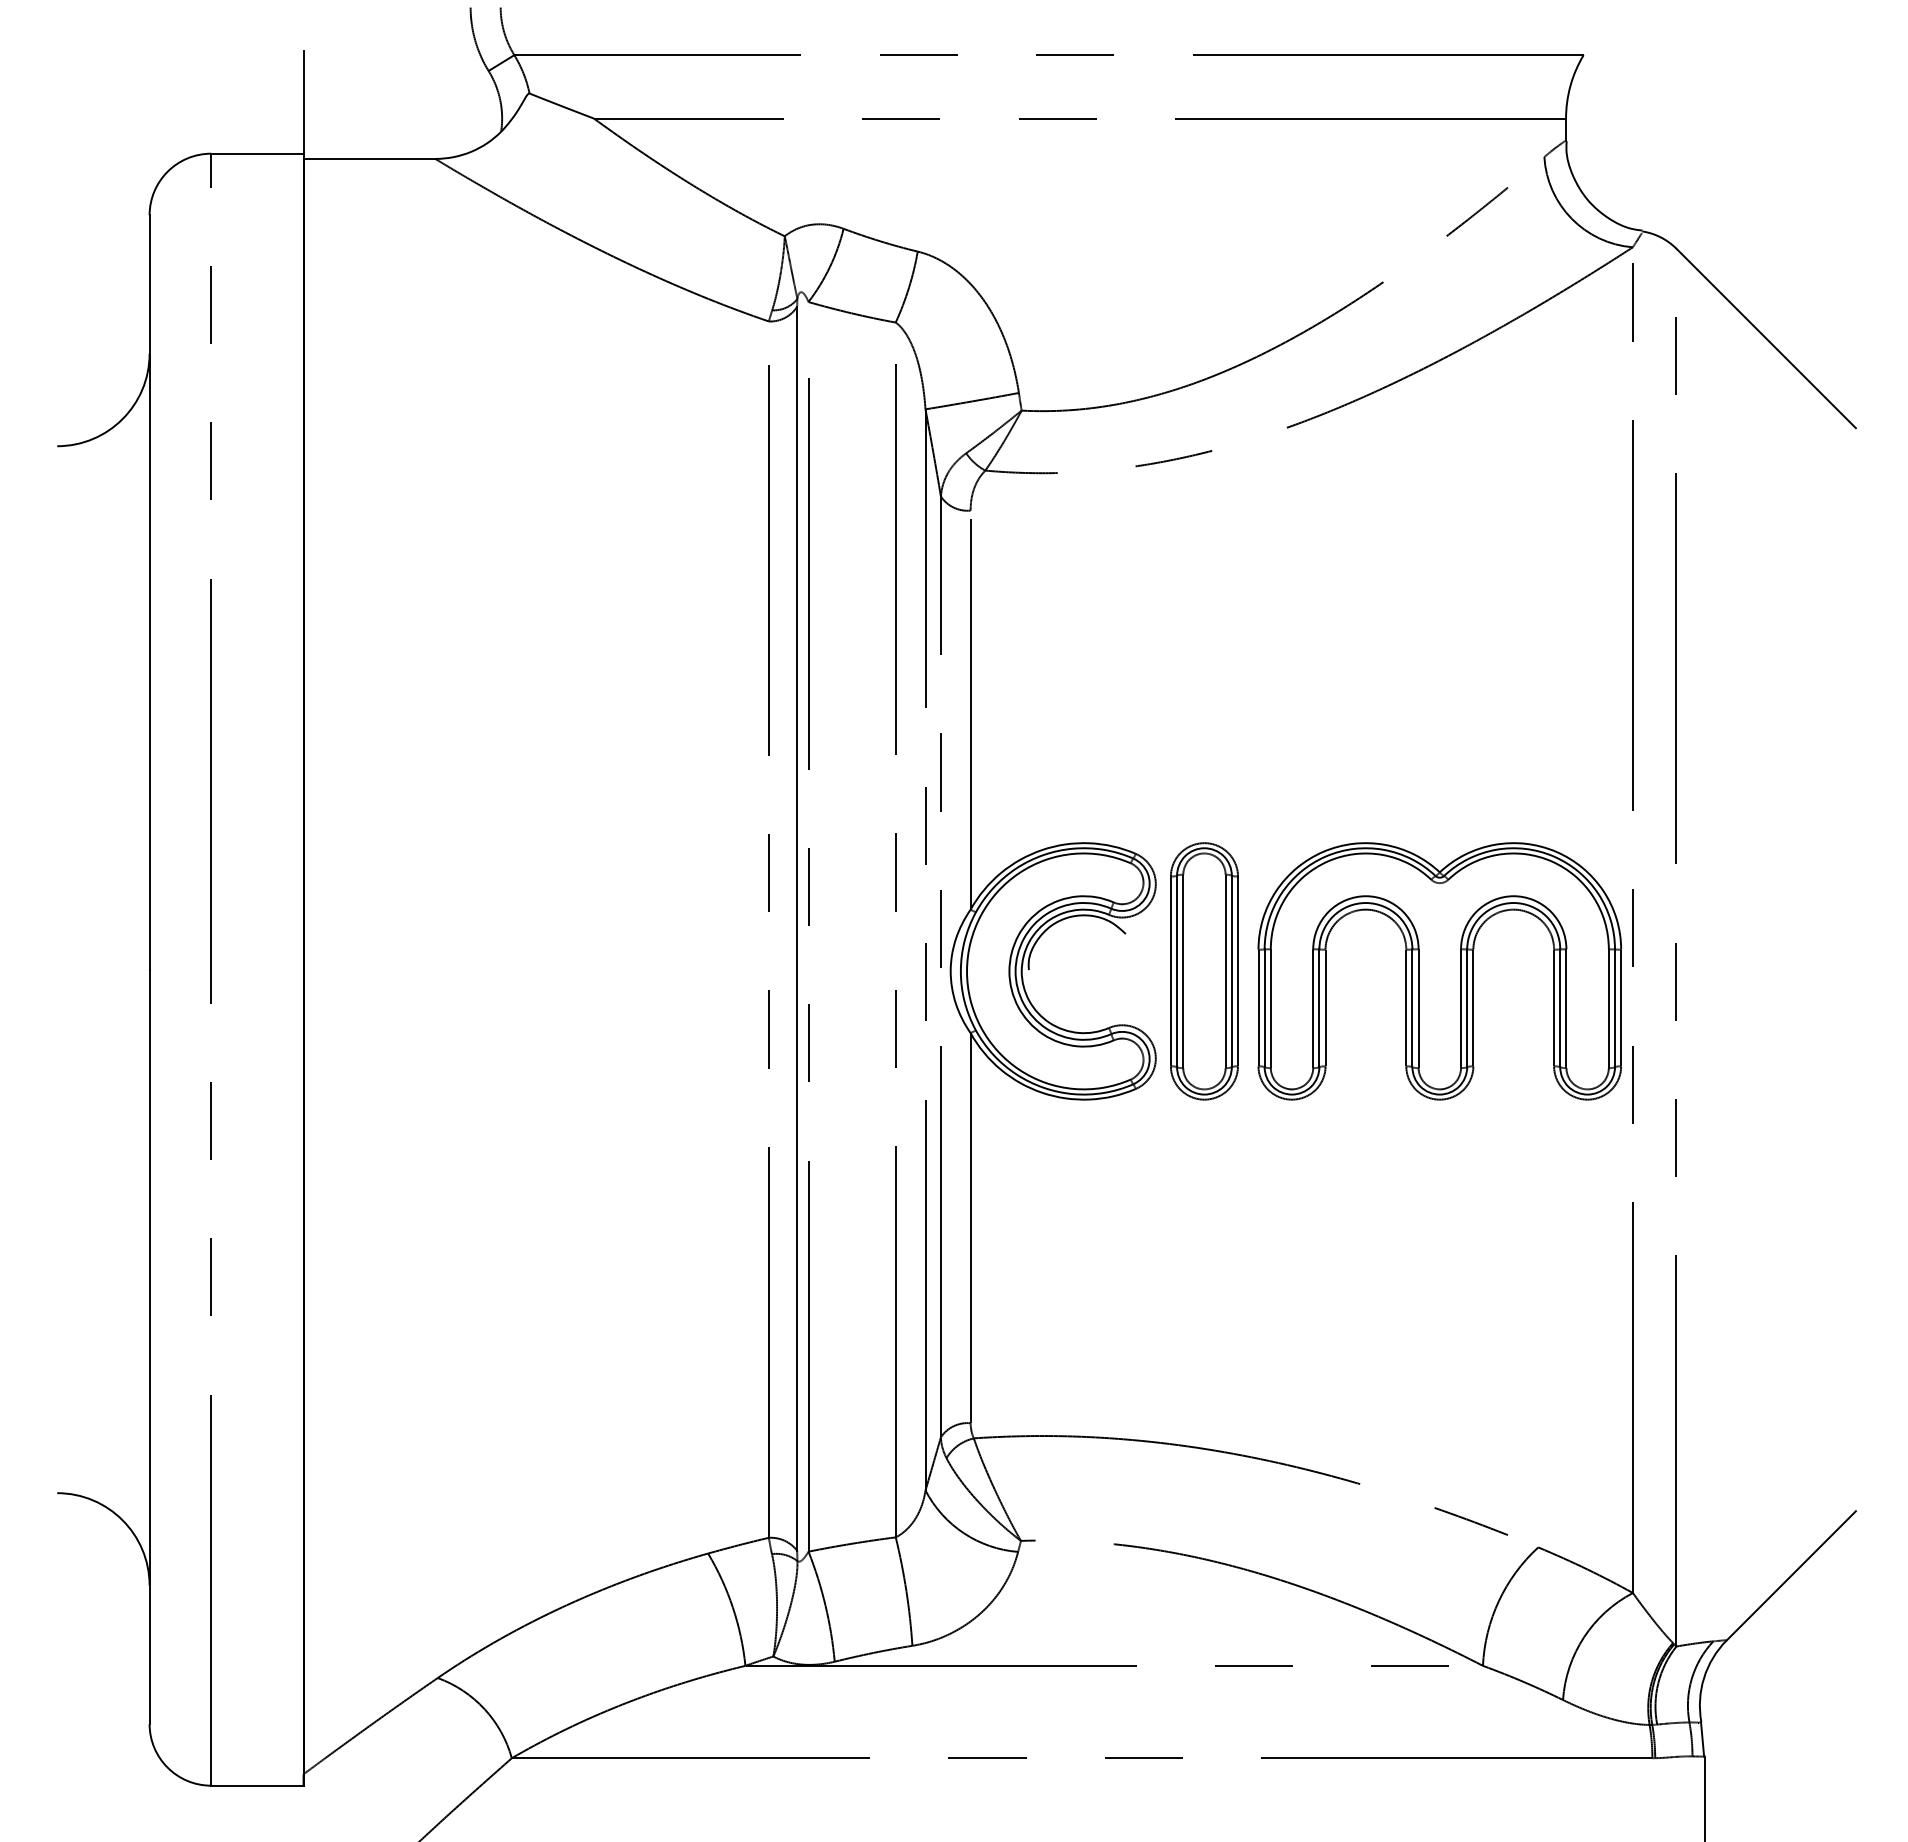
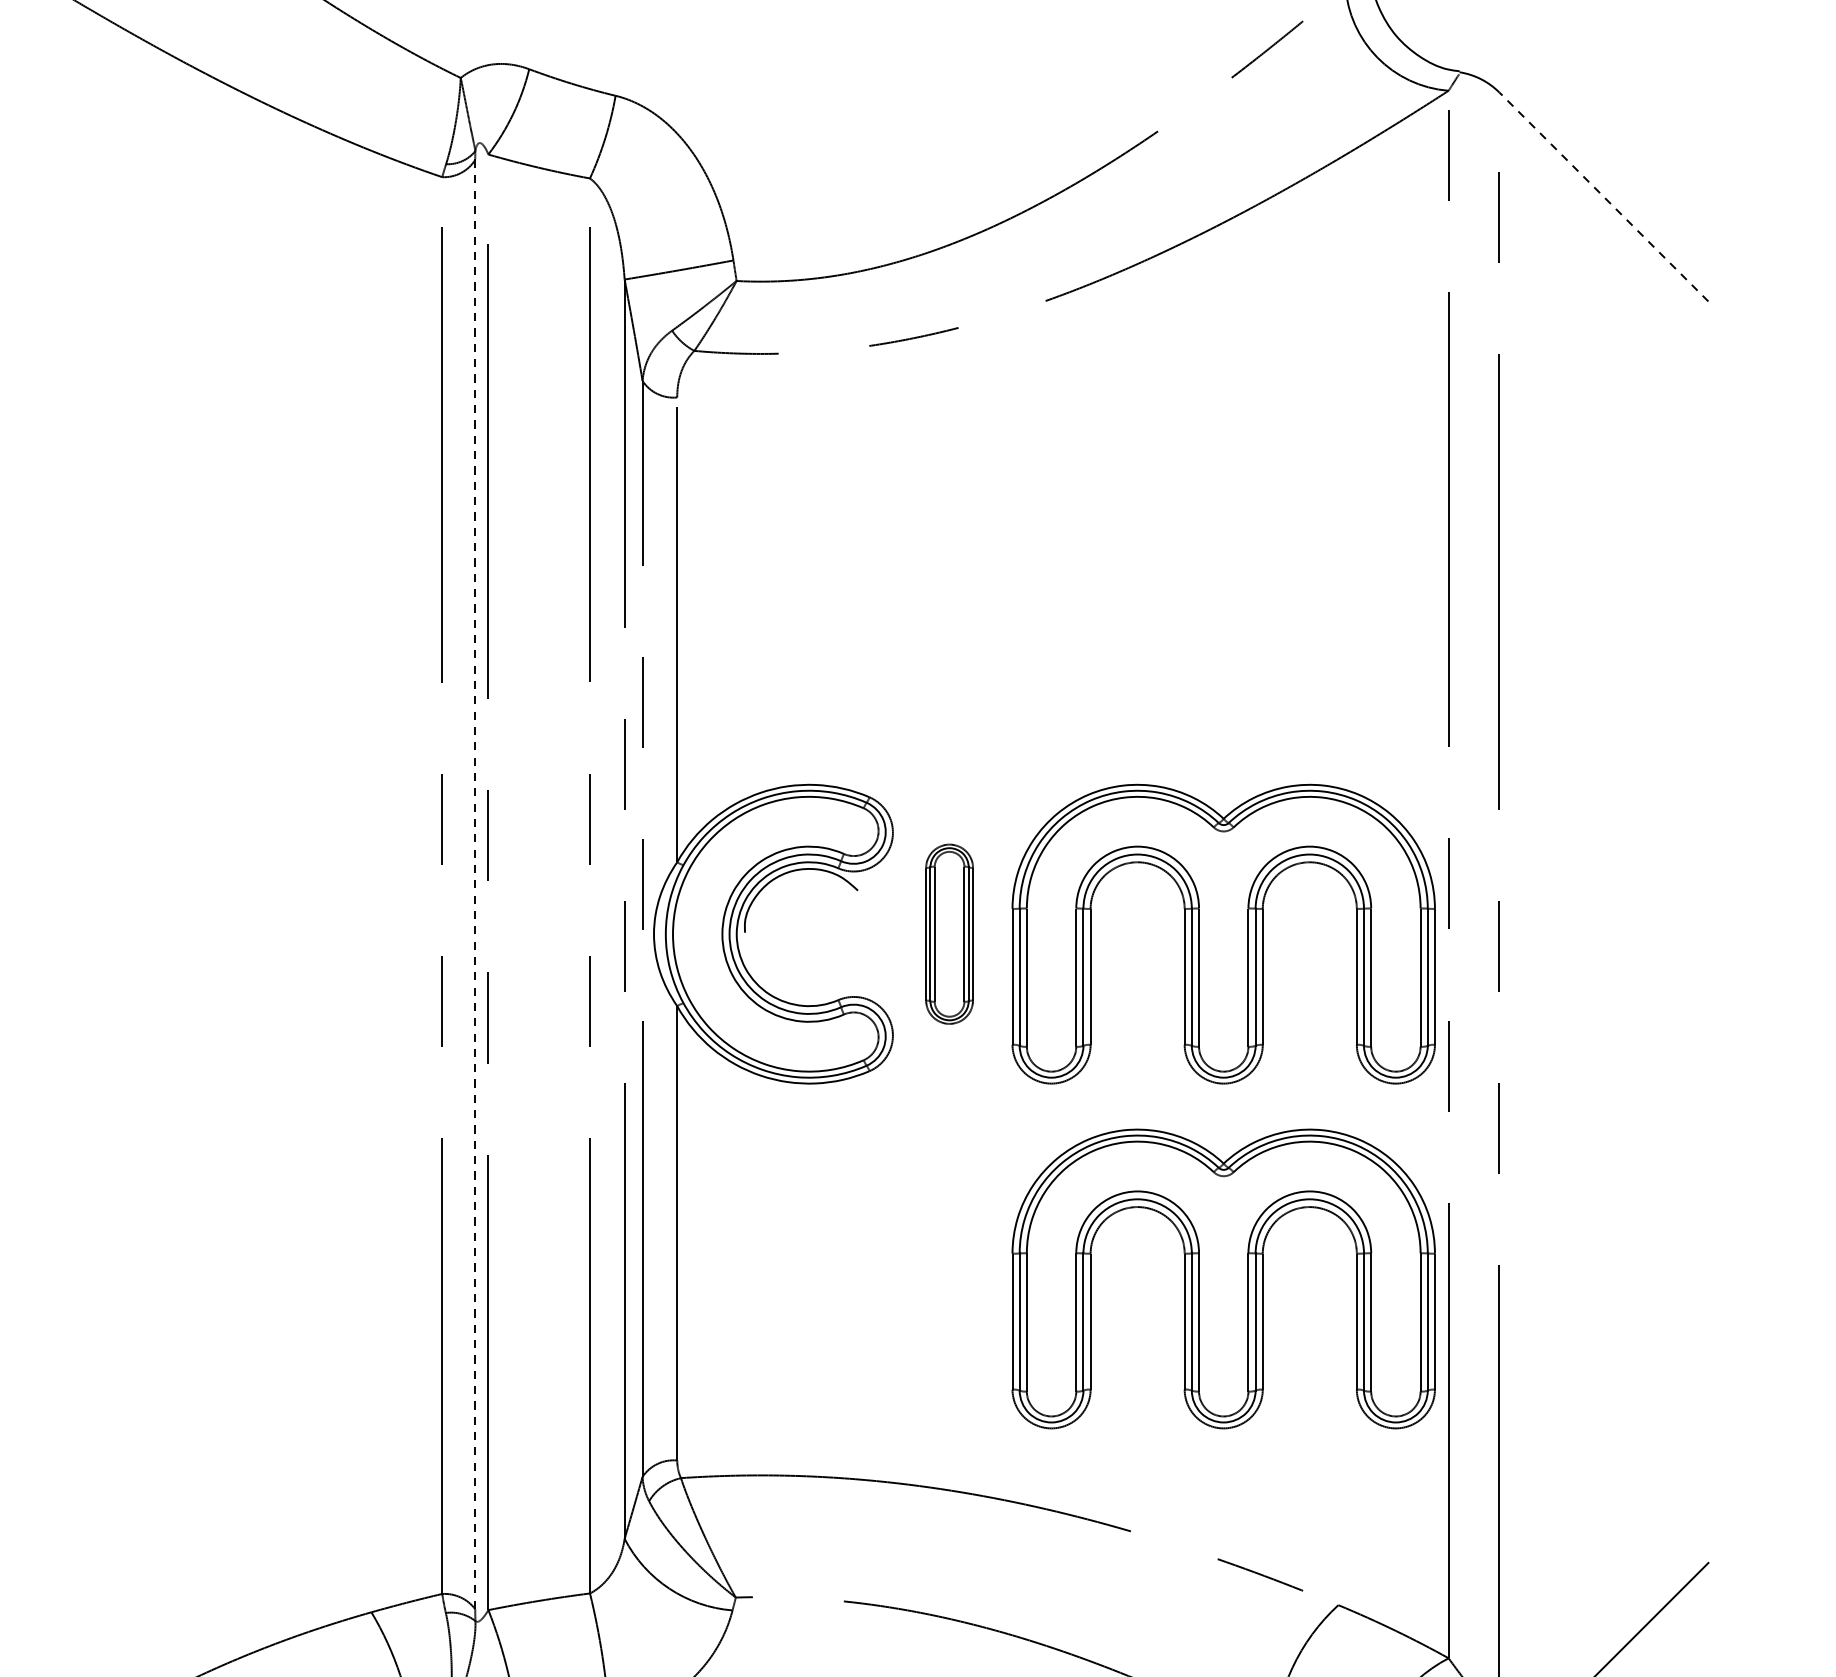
line: (1766, 338) -> (1604, 197), solid -> dashed
line: (797, 929) -> (475, 885), solid -> dashed
part: (1204, 971) -> (949, 934), size x0.6
part: (1439, 1267) -> (1223, 1279), added

